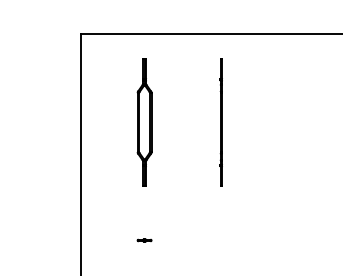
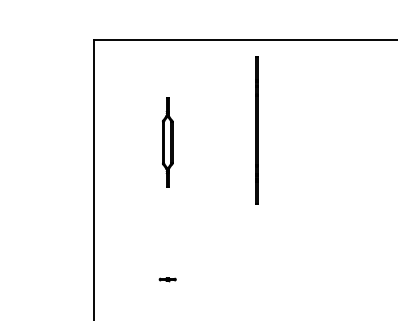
part: (144, 122) -> (167, 142), size x0.6
line: (220, 122) -> (256, 130), moved

